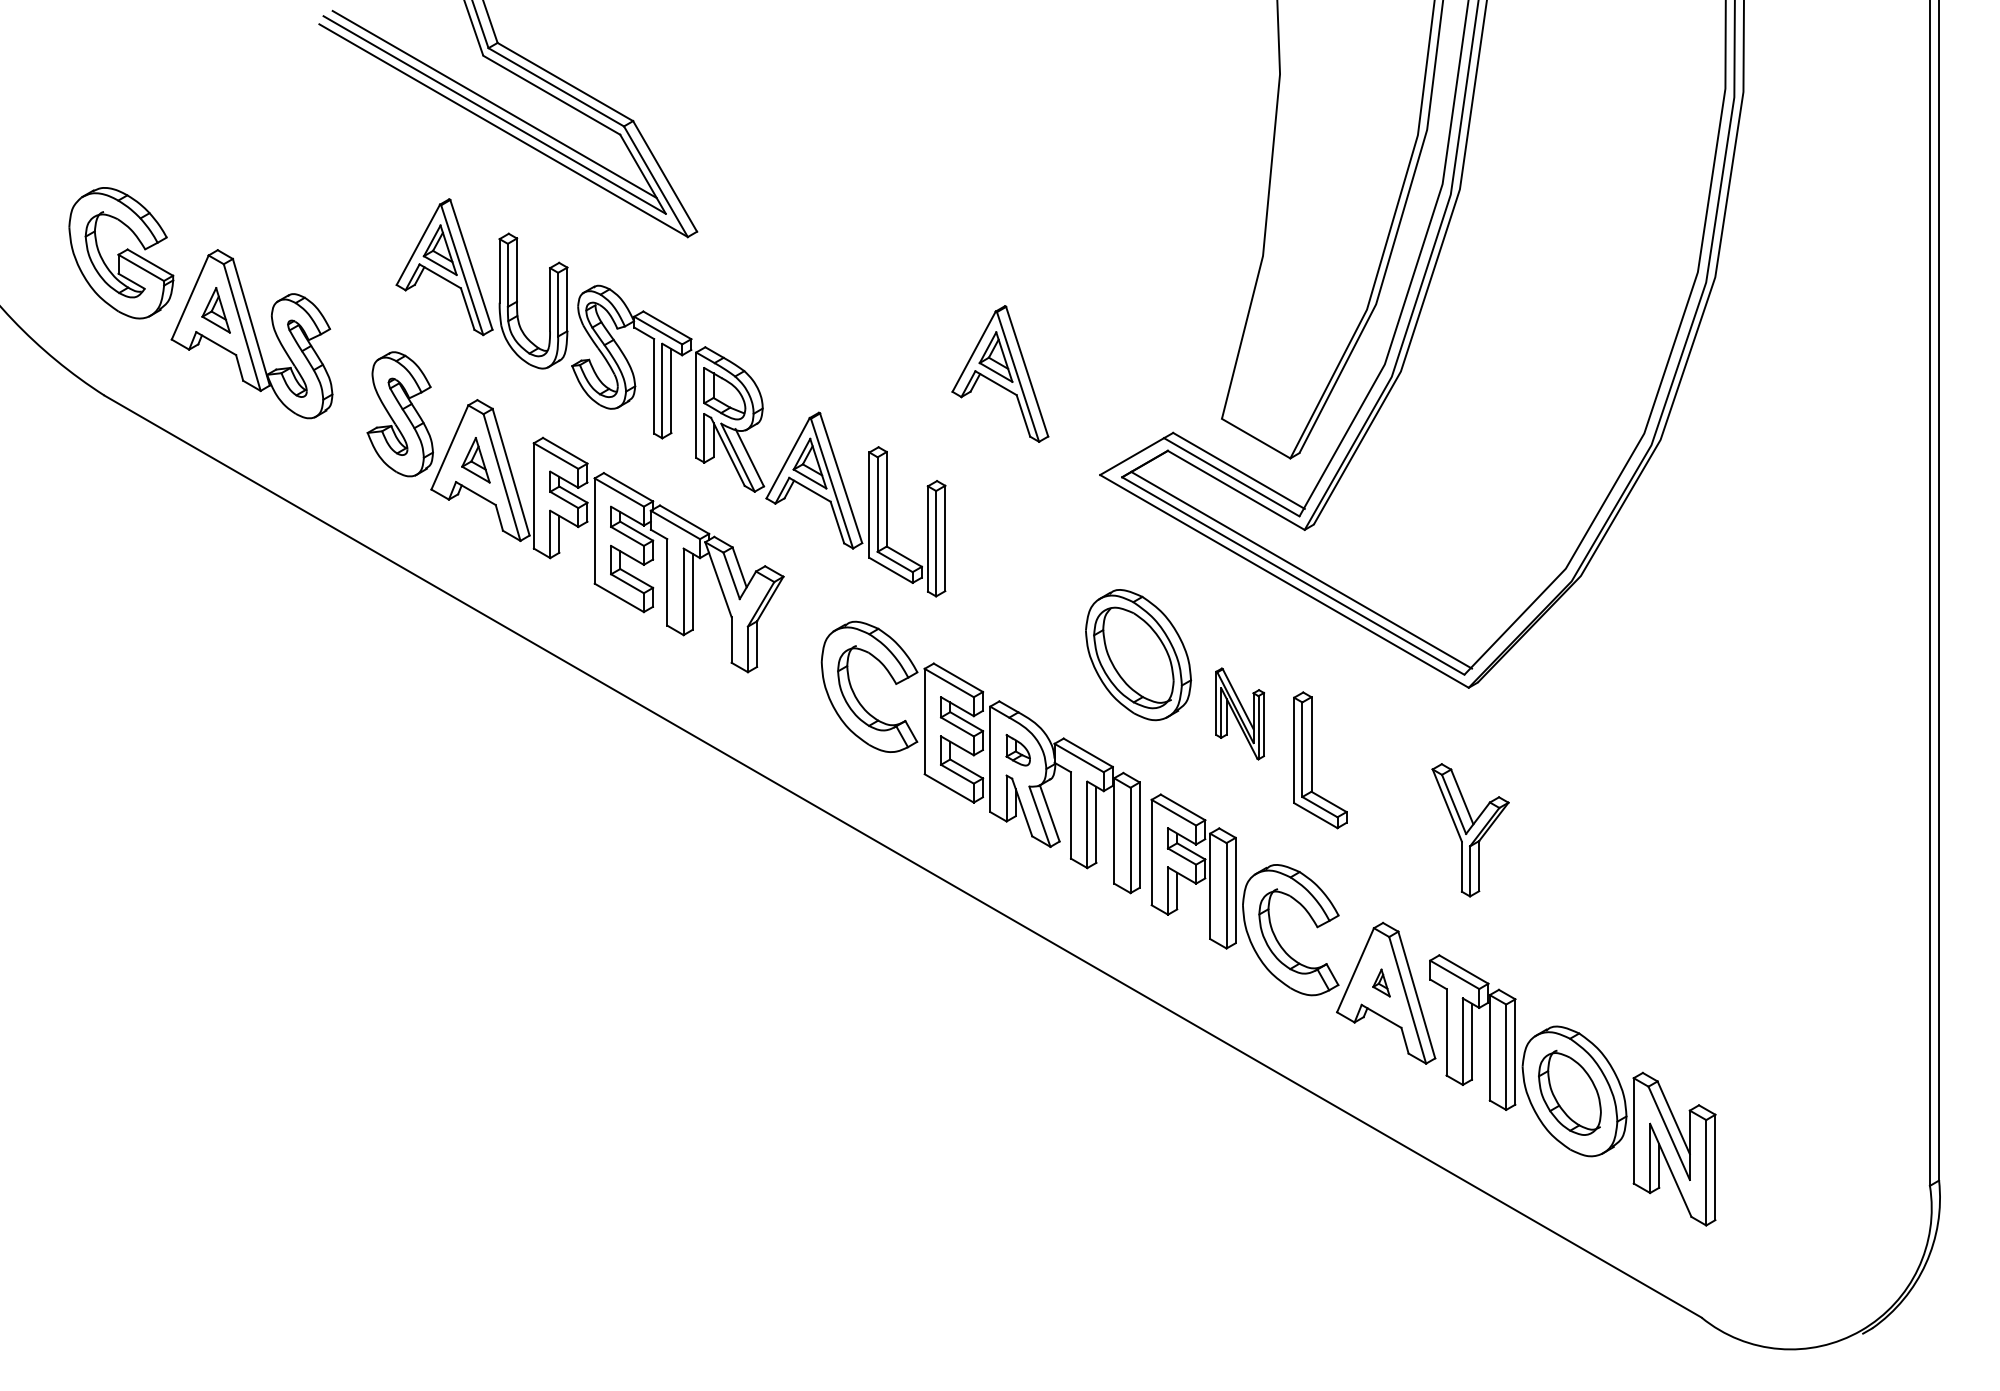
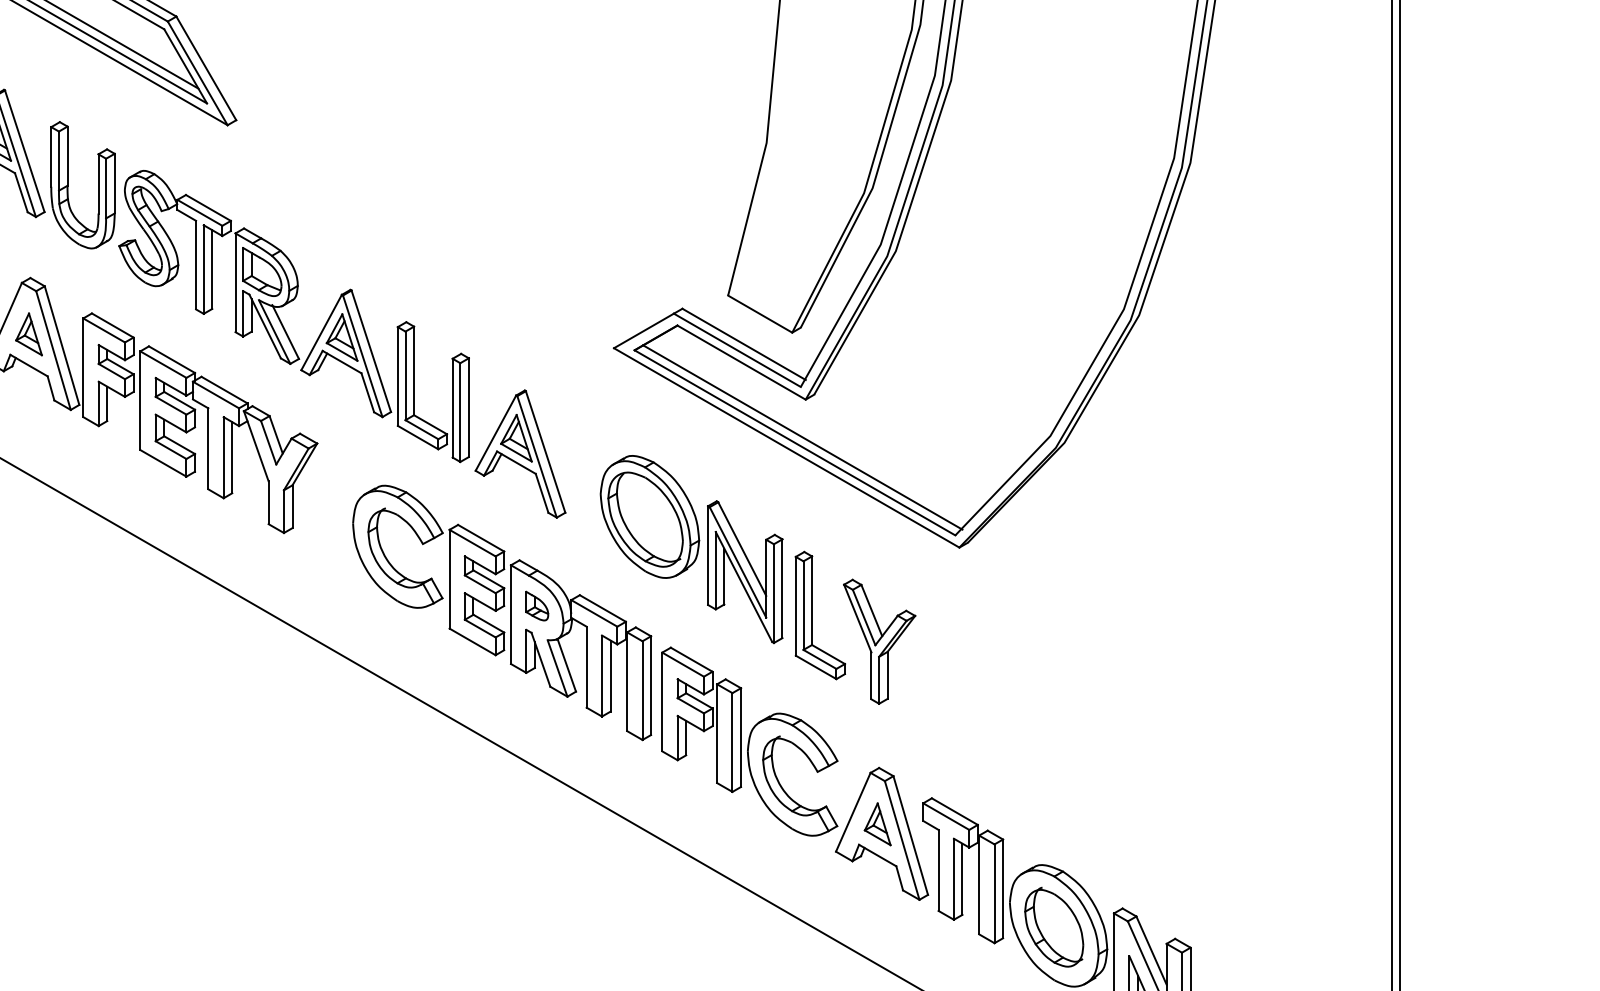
part: (1000, 373) -> (520, 453), moved
part: (1239, 713) -> (744, 571), size x1.67
part: (1470, 830) -> (879, 641), moved
part: (1381, 982) -> (877, 823), size x1.67

